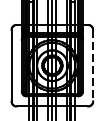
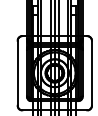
line: (92, 65) -> (91, 73), dashed -> solid

